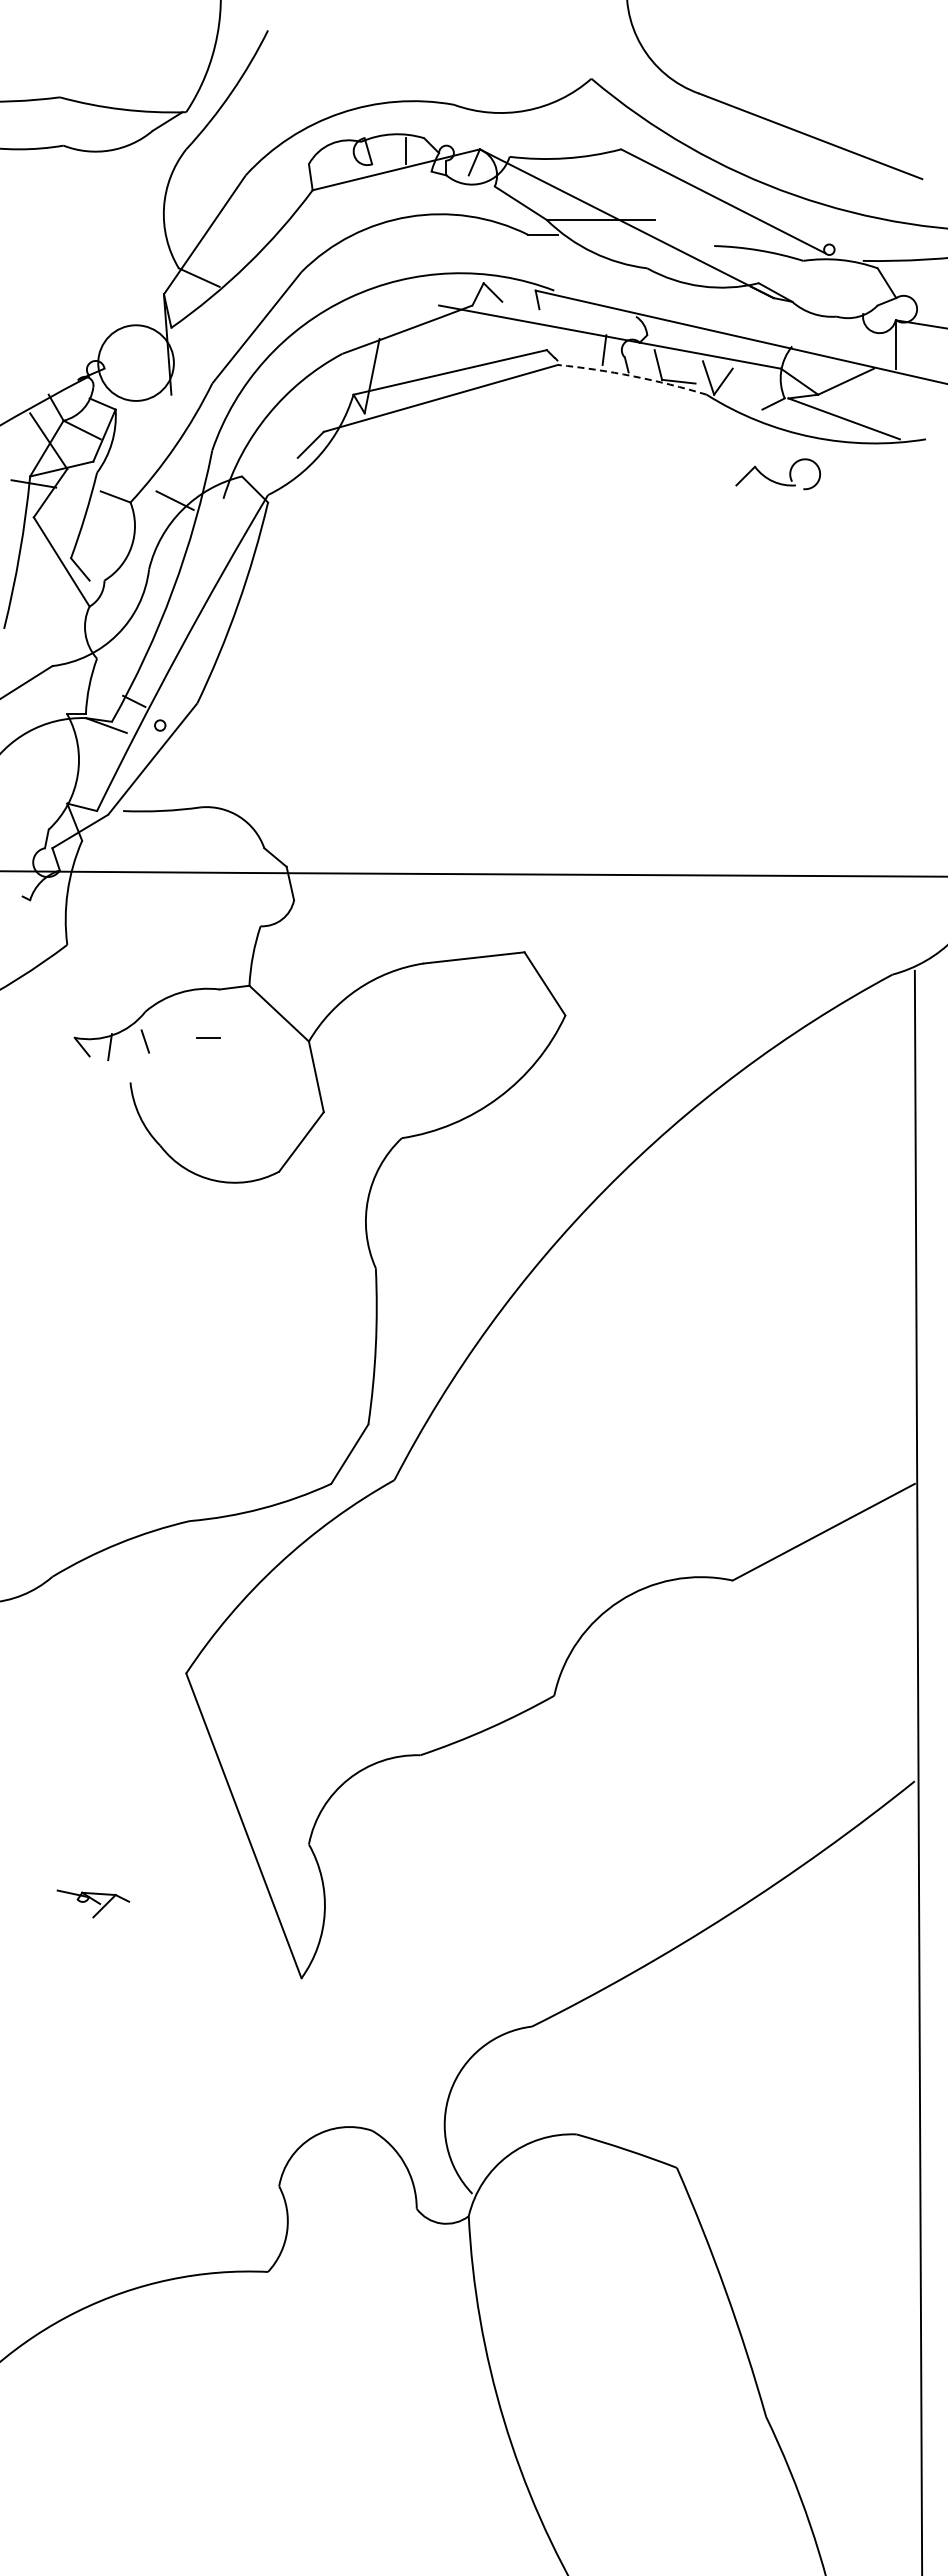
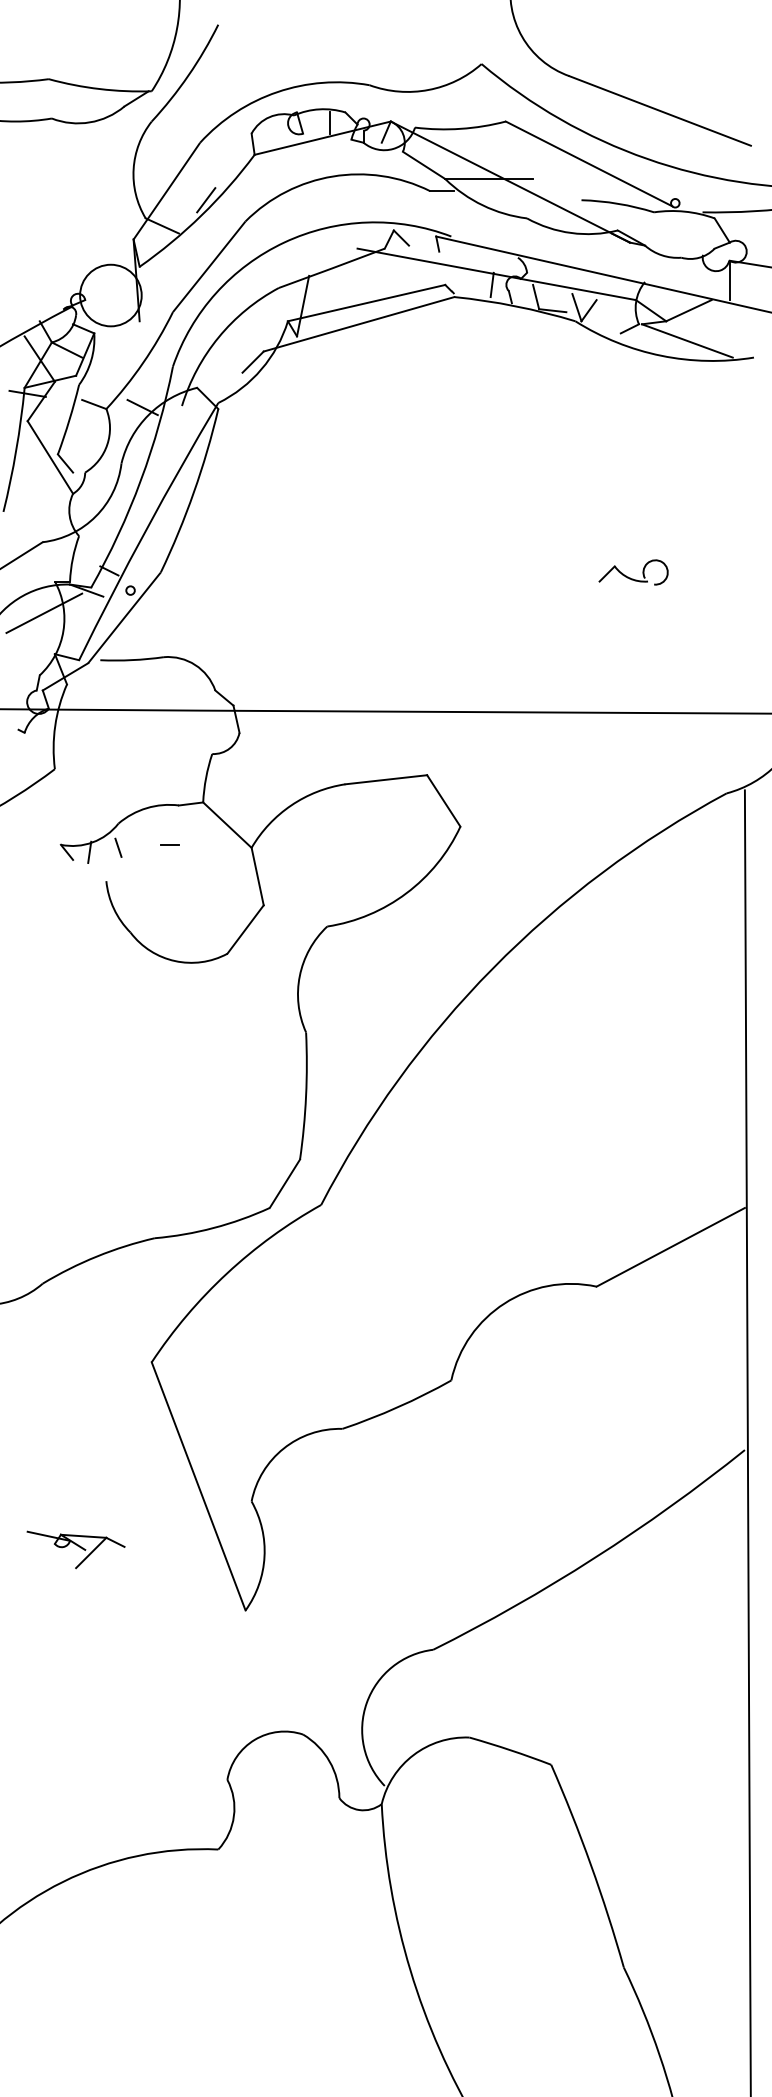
line: (253, 245) -> (206, 199), added
arc: (633, 376) -> (515, 306), dashed -> solid
part: (776, 481) -> (632, 578), moved
line: (53, 753) -> (43, 613), added
part: (93, 1903) -> (76, 1549), size x1.67

